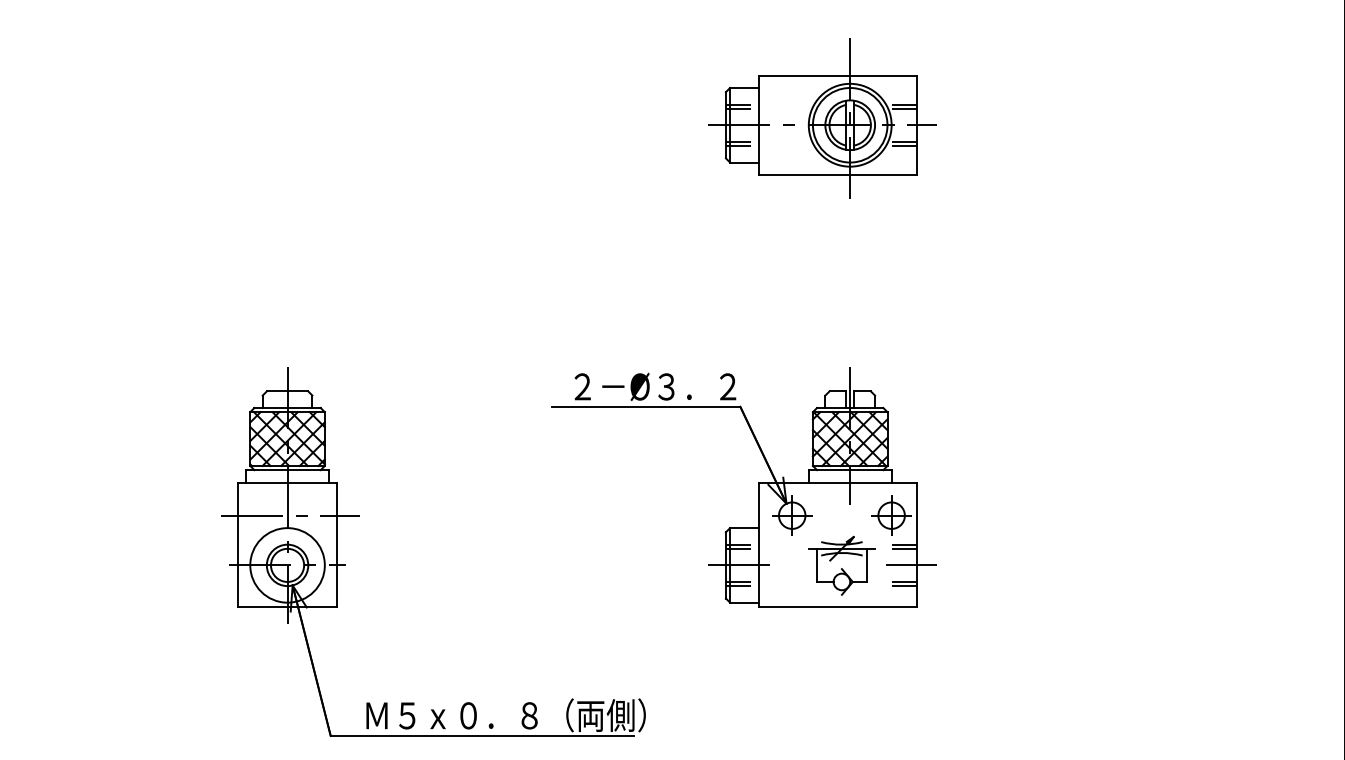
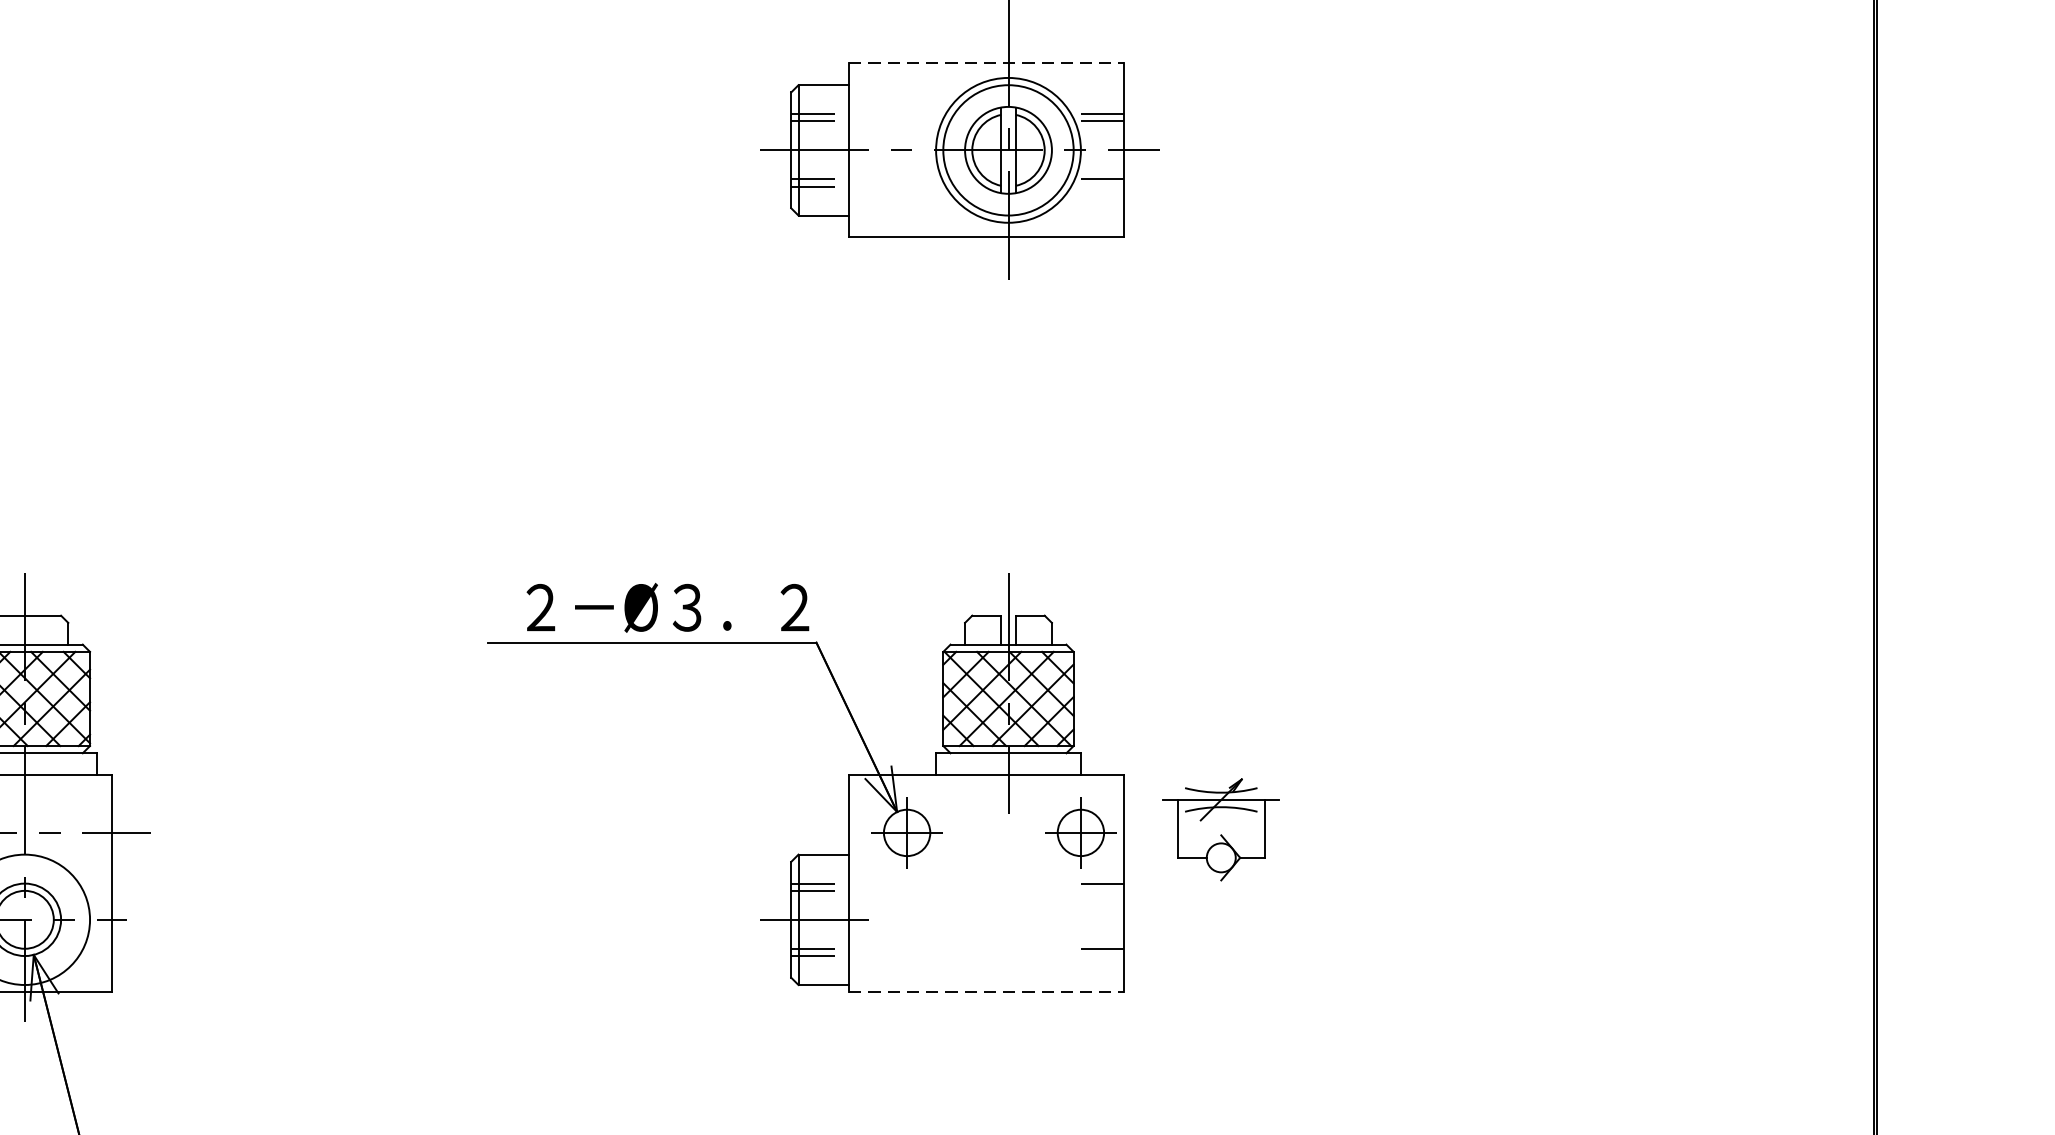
line: (837, 75) -> (986, 63), solid -> dashed
line: (903, 145) -> (1101, 185), removed
line: (903, 548) -> (1101, 890), removed
part: (841, 565) -> (1220, 829), moved
line: (911, 565) -> (1115, 919), removed
line: (903, 586) -> (1101, 956), removed
line: (837, 606) -> (986, 991), solid -> dashed

